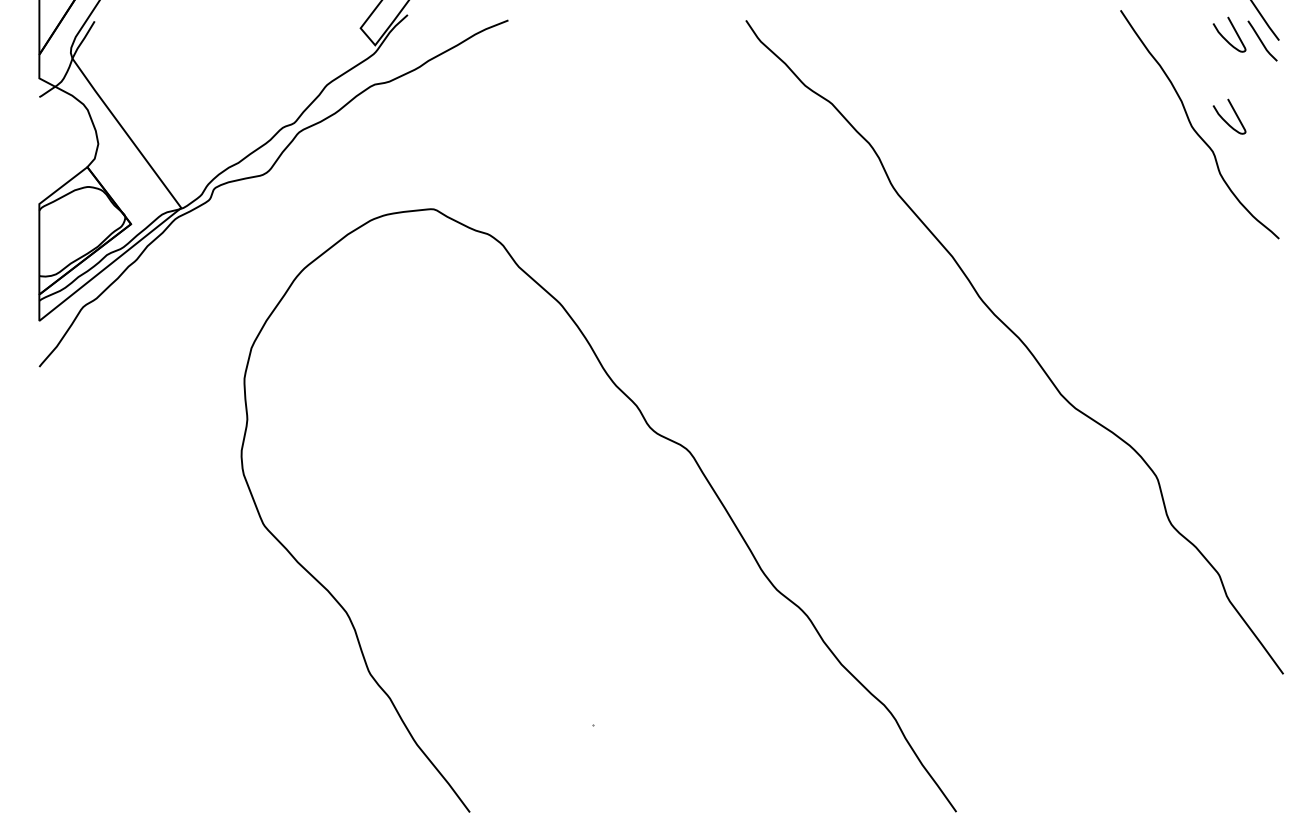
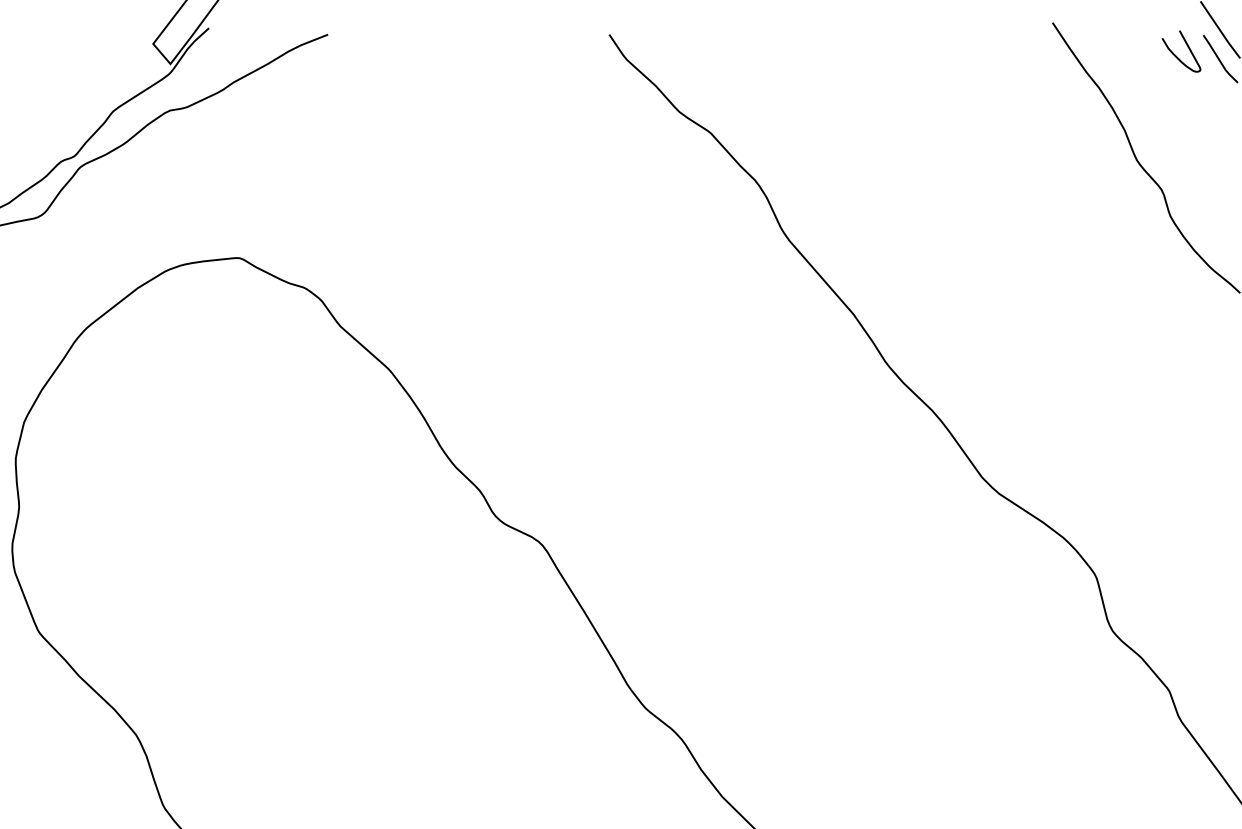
curve: (1225, 120) -> (1176, 153), removed

